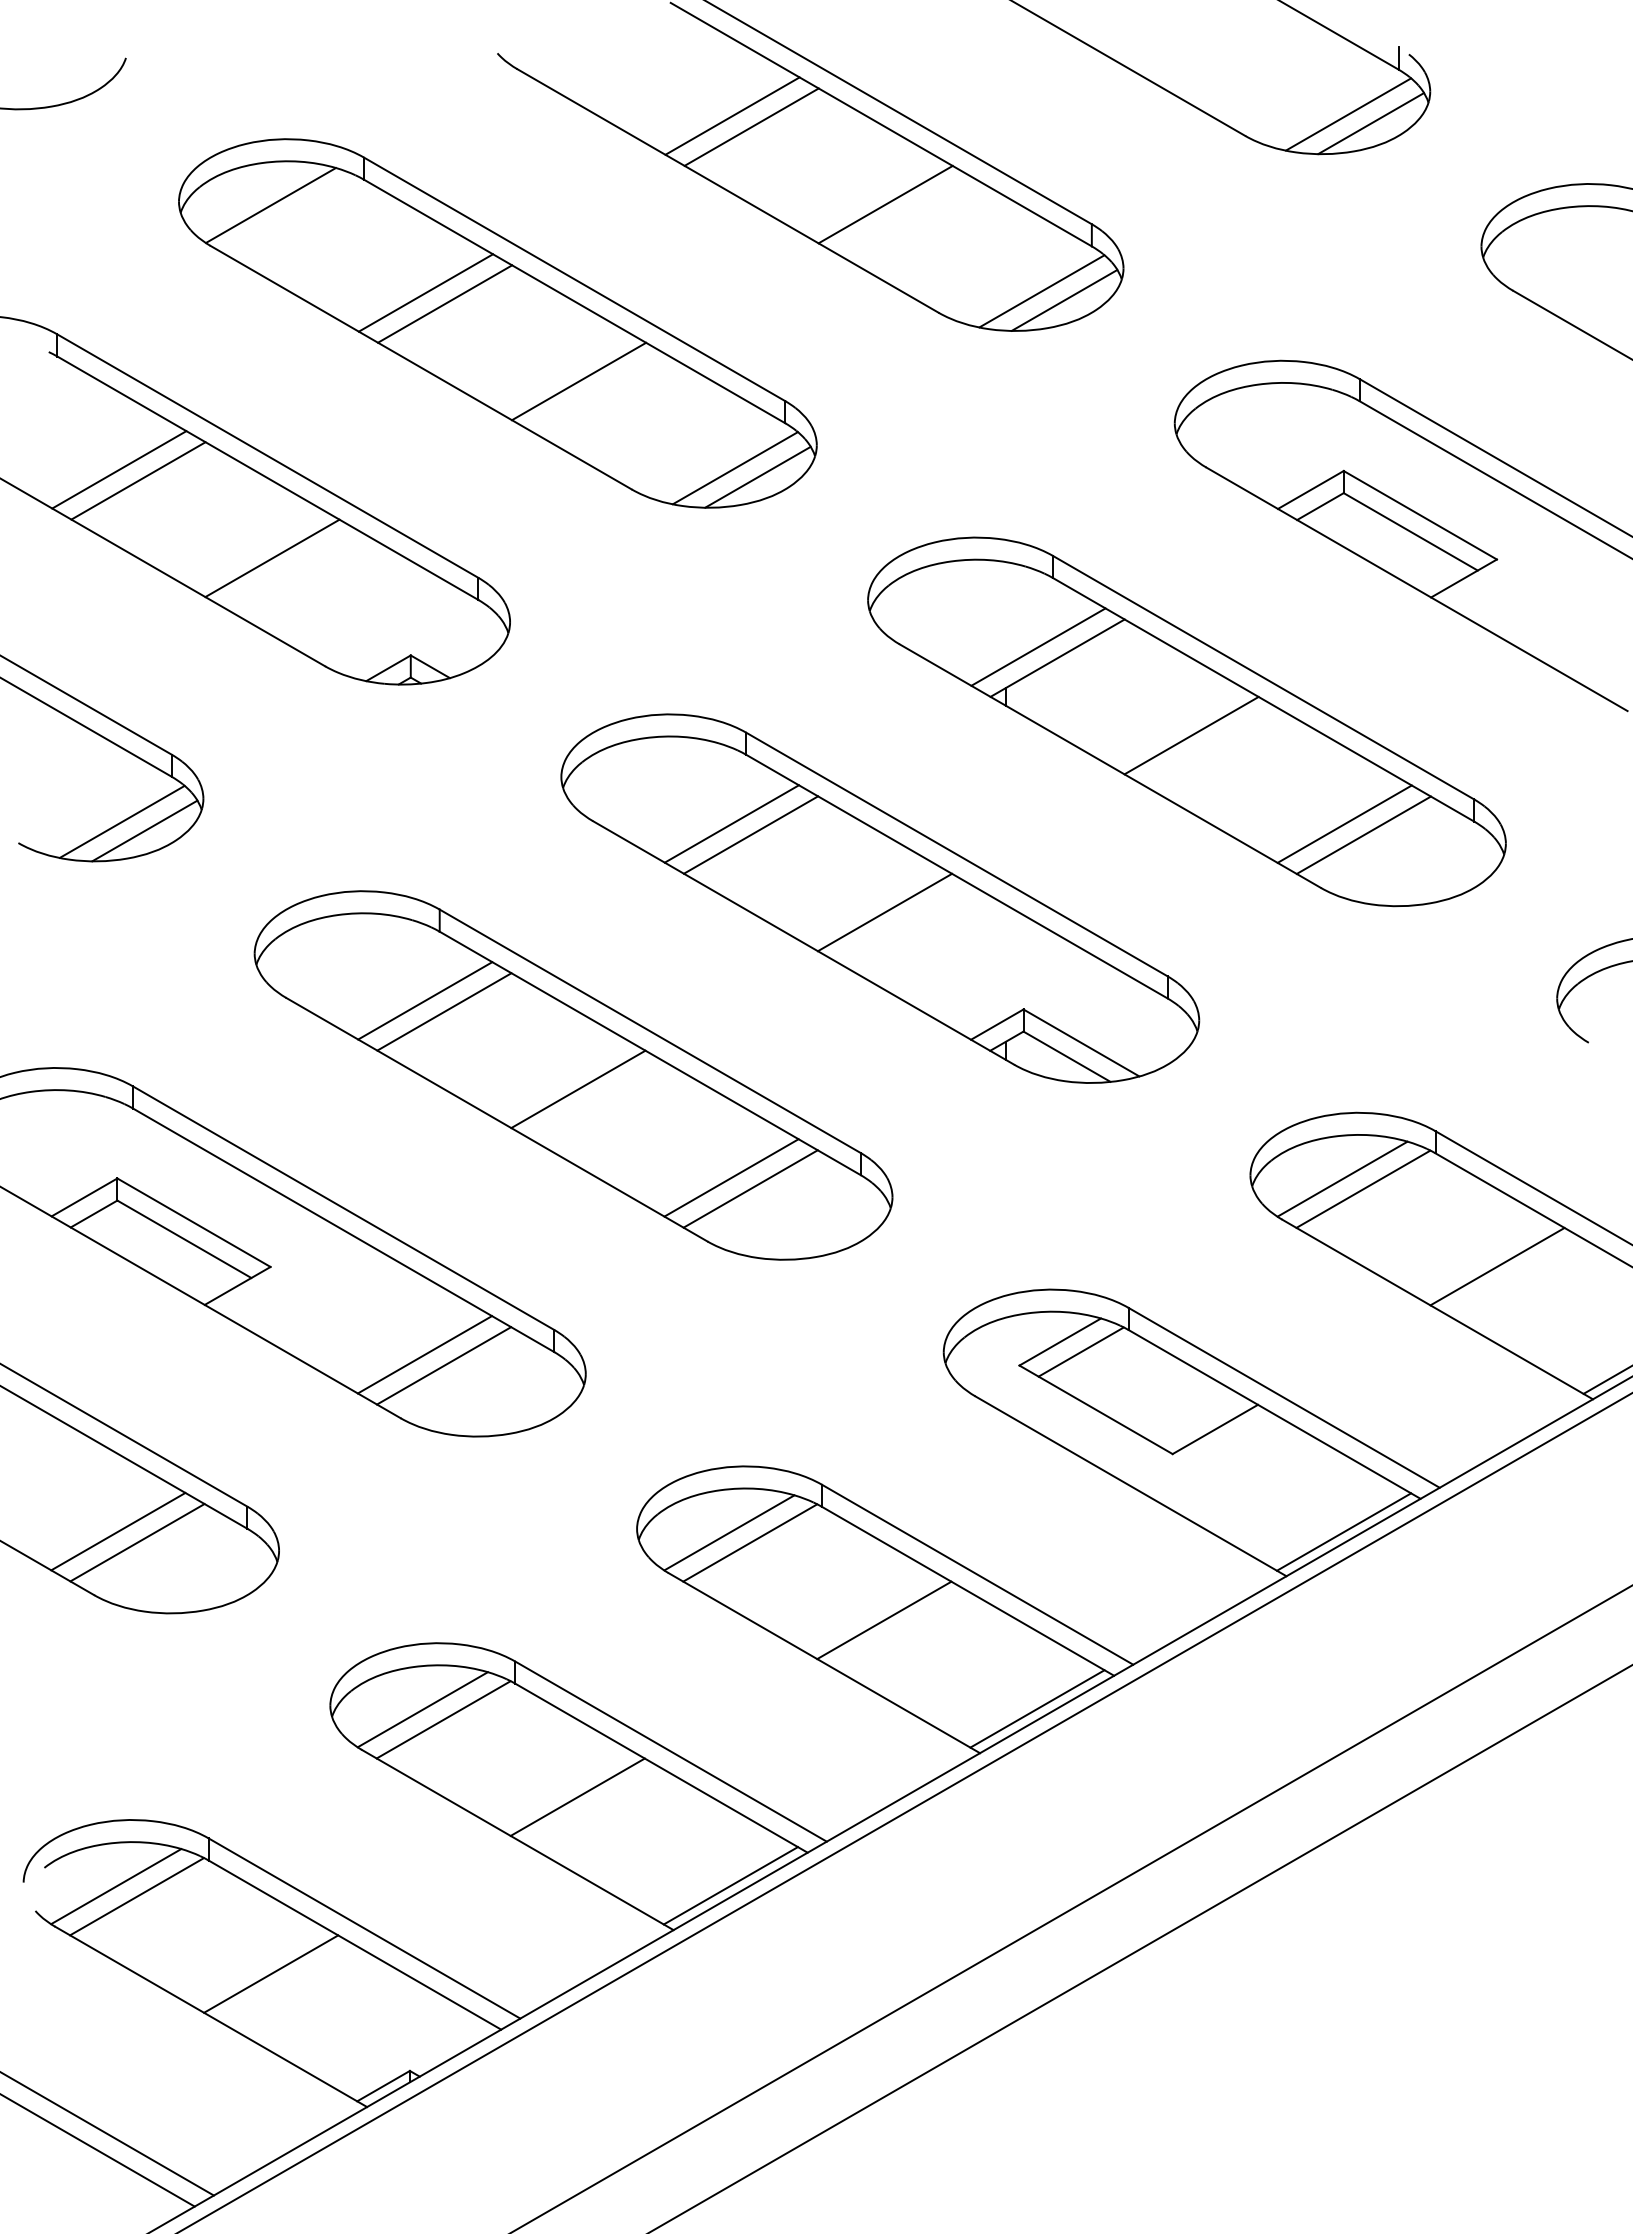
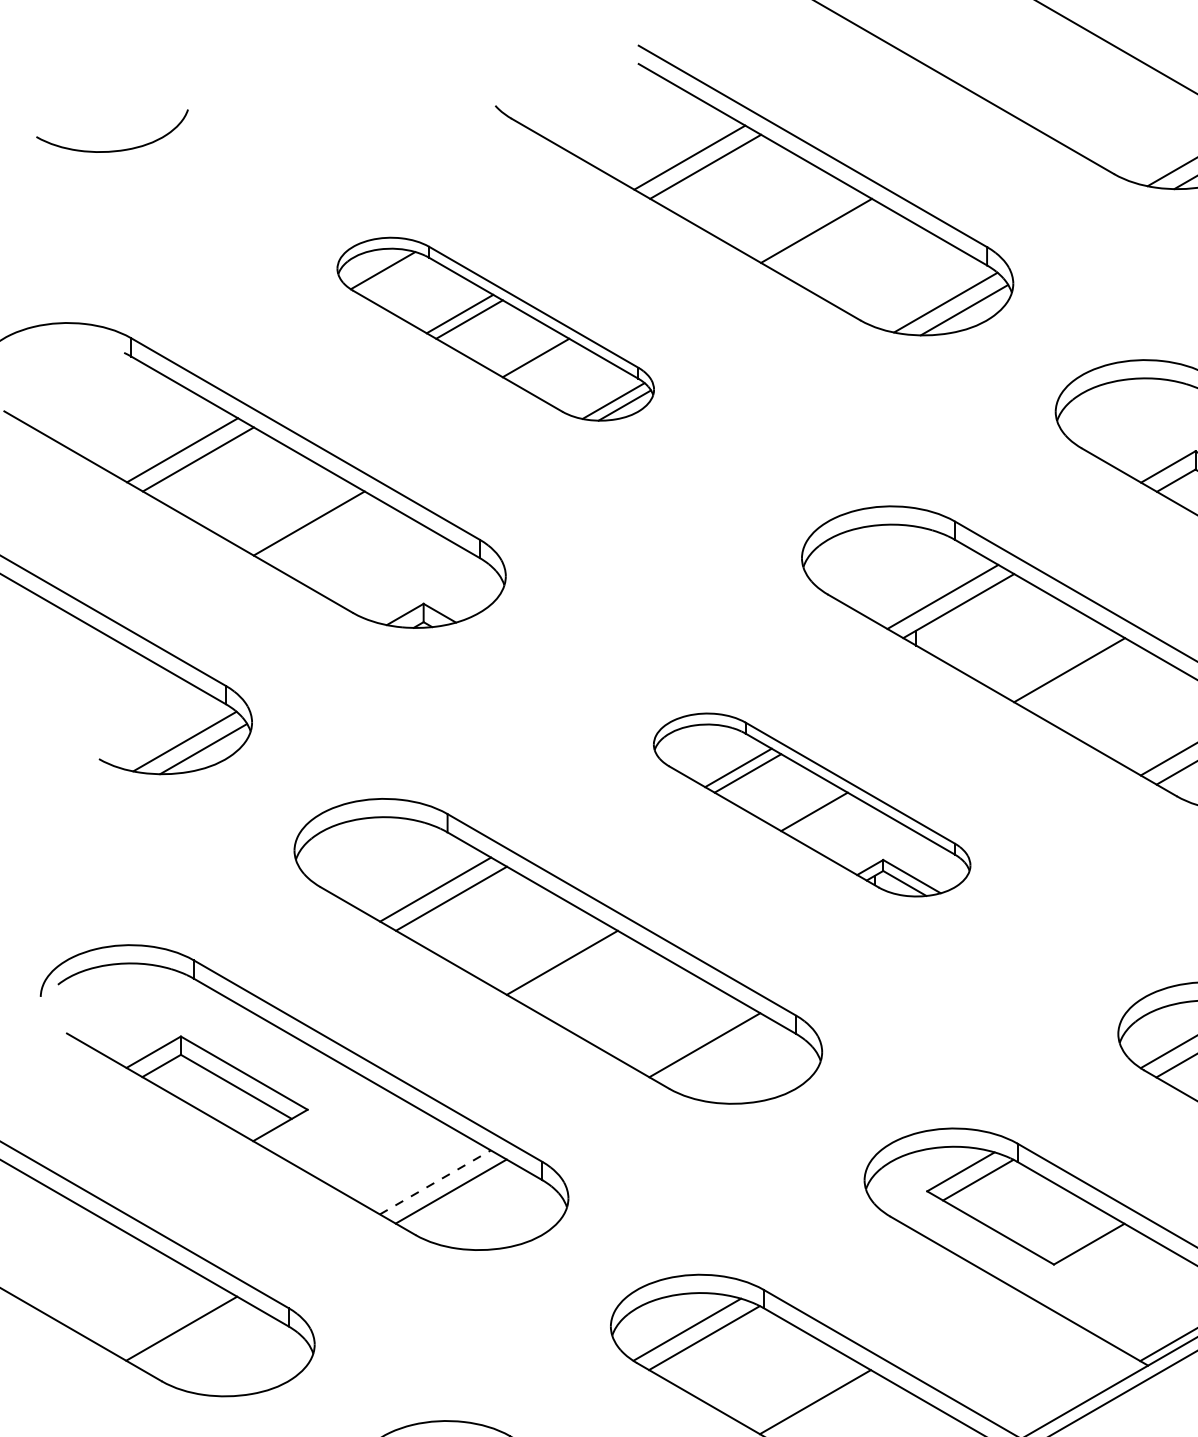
part: (497, 323) -> (495, 329), size x0.6
part: (880, 898) -> (812, 804), size x0.6
line: (731, 1177) -> (688, 1035), removed
line: (425, 1354) -> (435, 1182), solid -> dashed
line: (137, 1542) -> (197, 1337), removed

